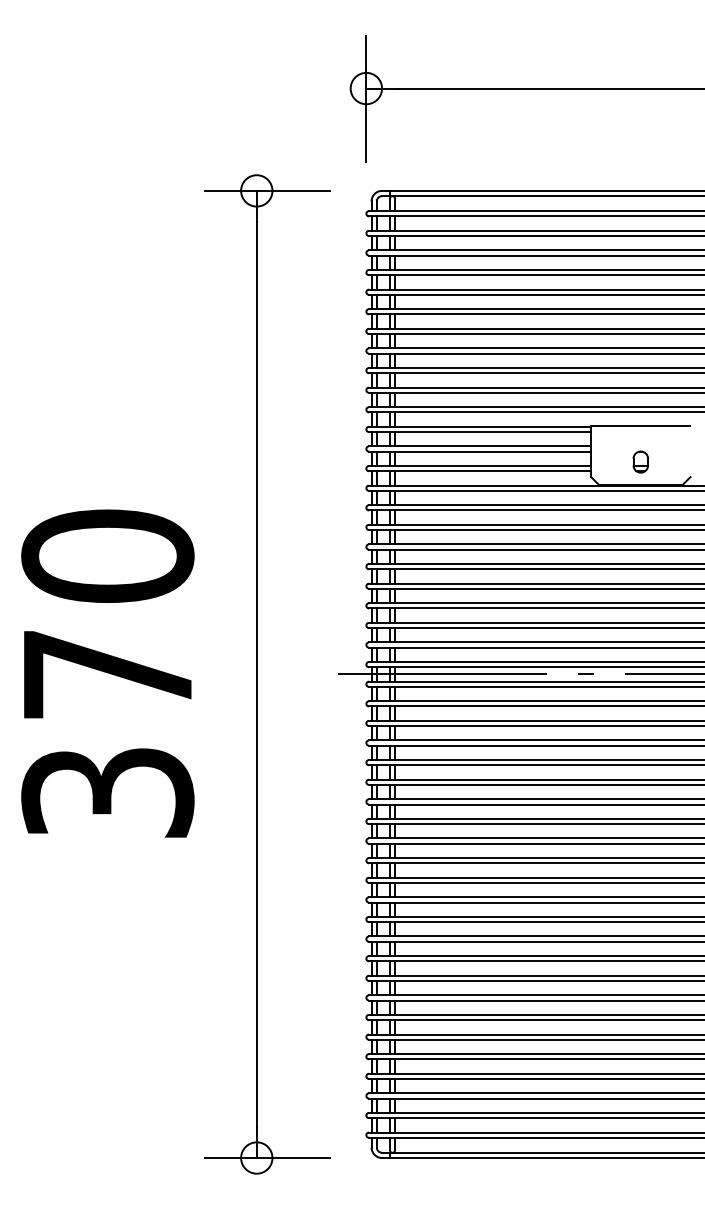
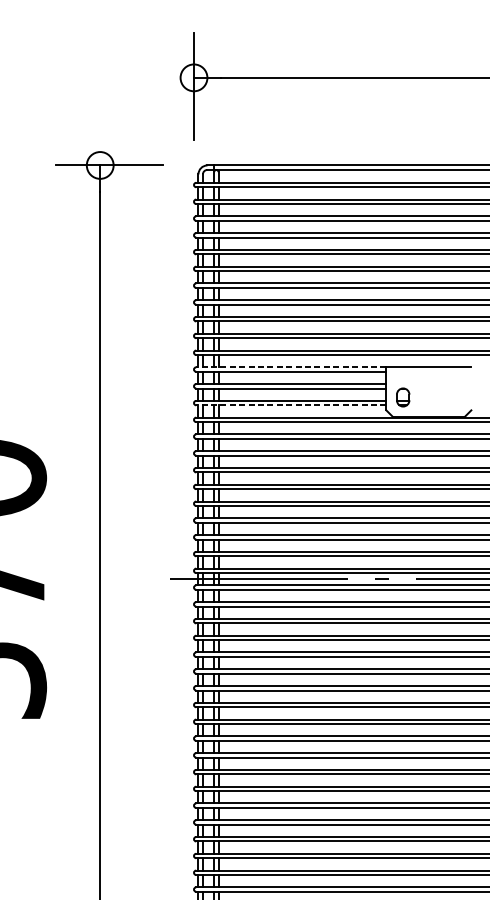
line: (479, 426) -> (290, 367), solid -> dashed
part: (640, 461) -> (402, 396), moved
line: (479, 471) -> (290, 405), solid -> dashed

